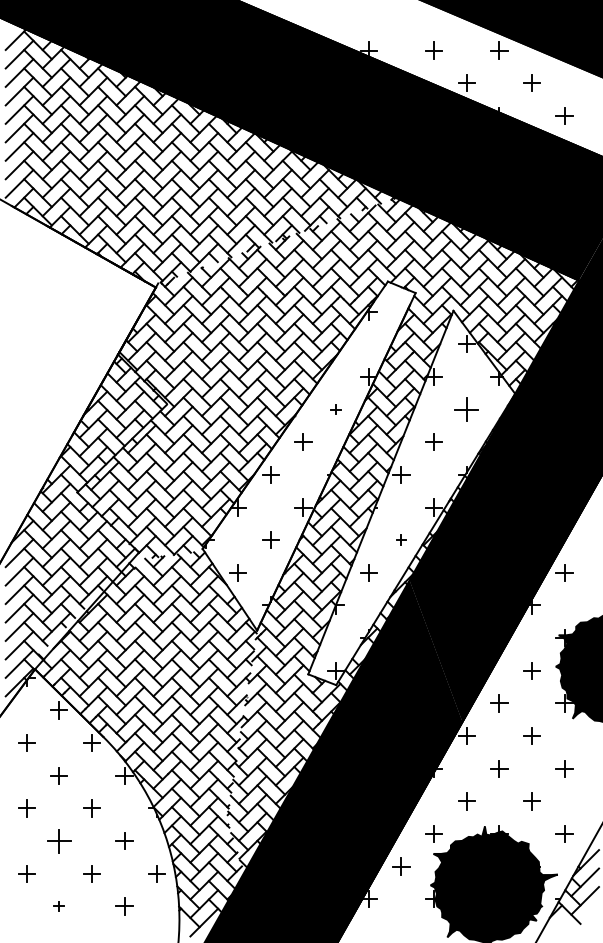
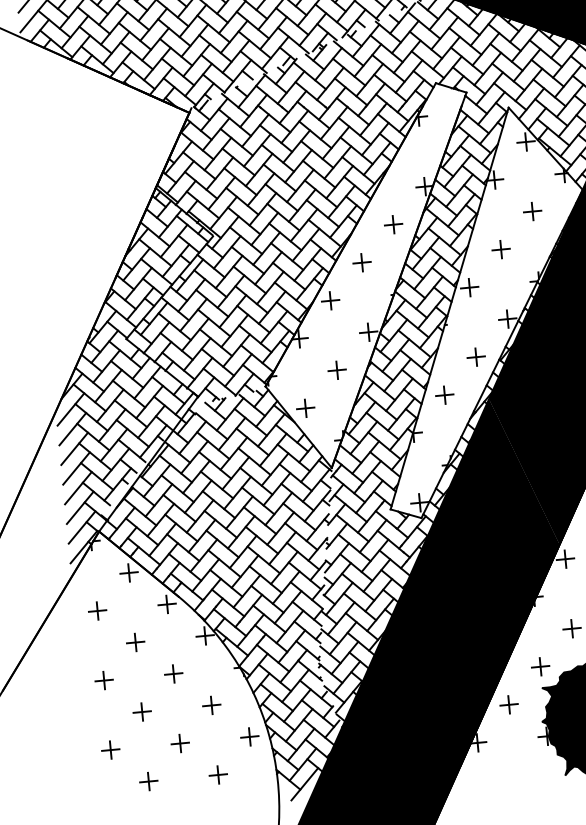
part: (335, 409) -> (392, 224), size x1.67
part: (466, 409) -> (532, 211), size x0.71
part: (401, 539) -> (476, 356), size x1.67
part: (58, 840) -> (141, 711), size x0.71
part: (58, 906) -> (147, 781), size x1.67

